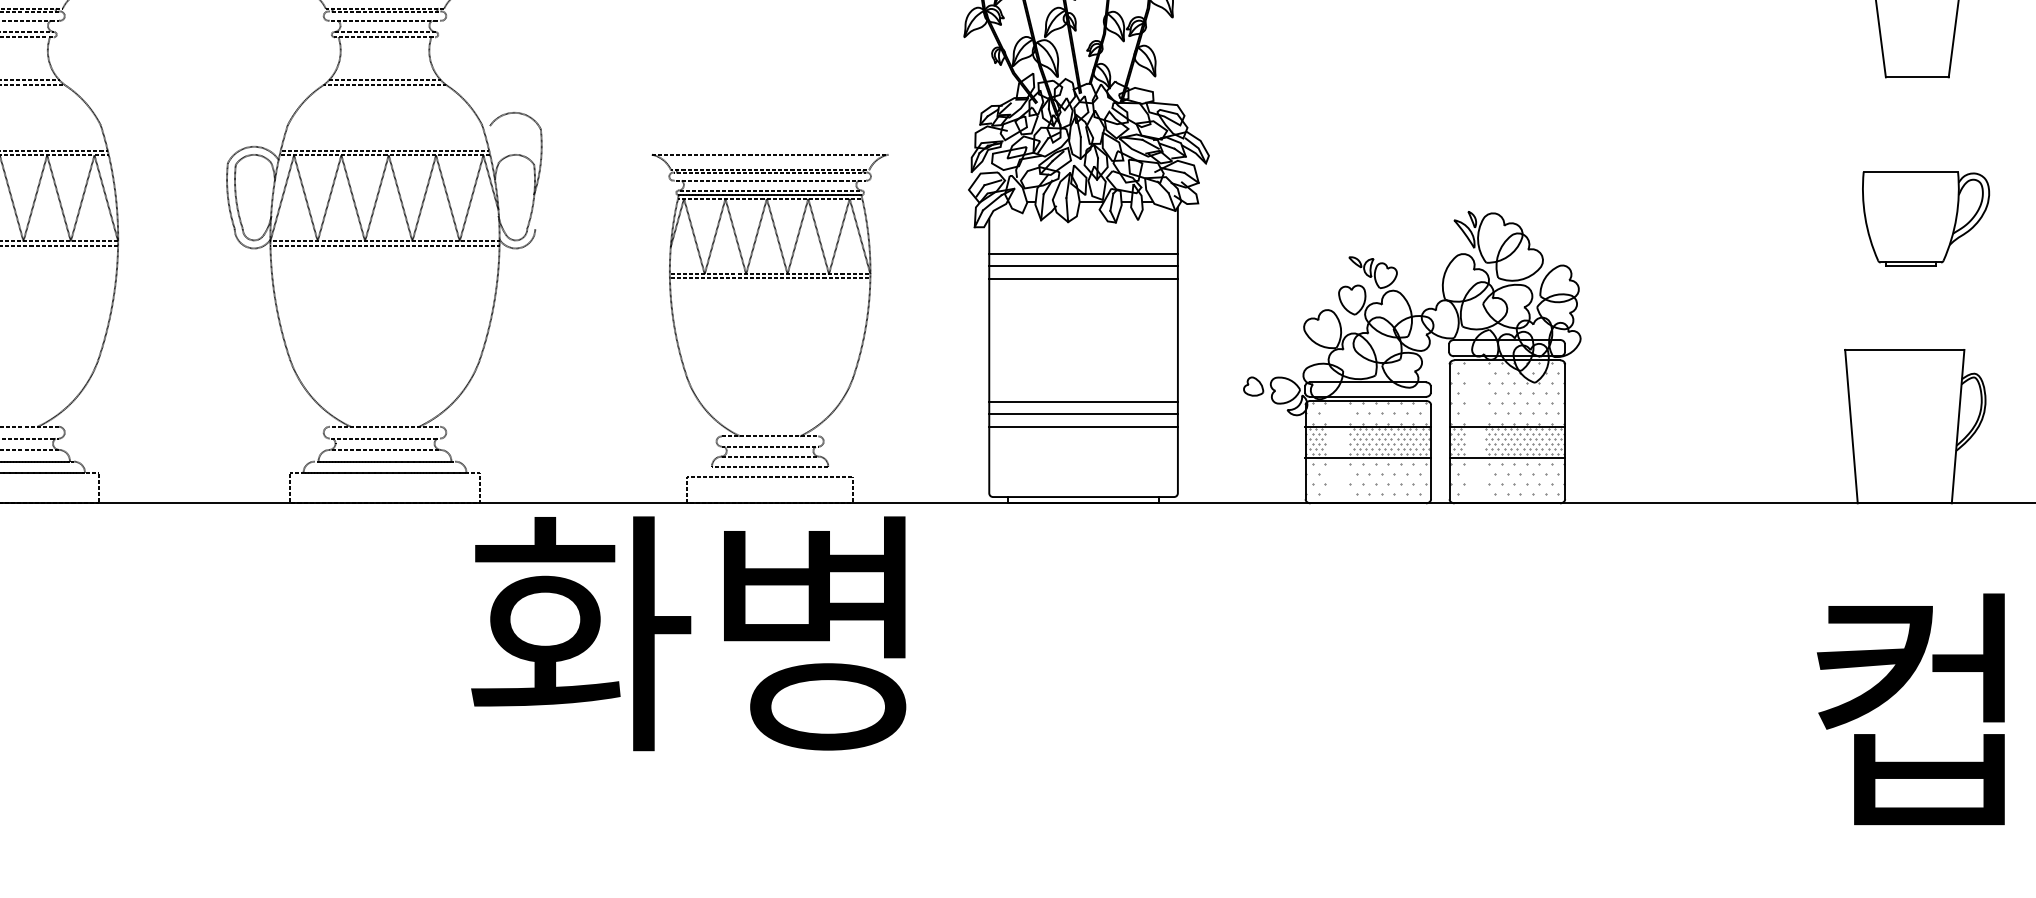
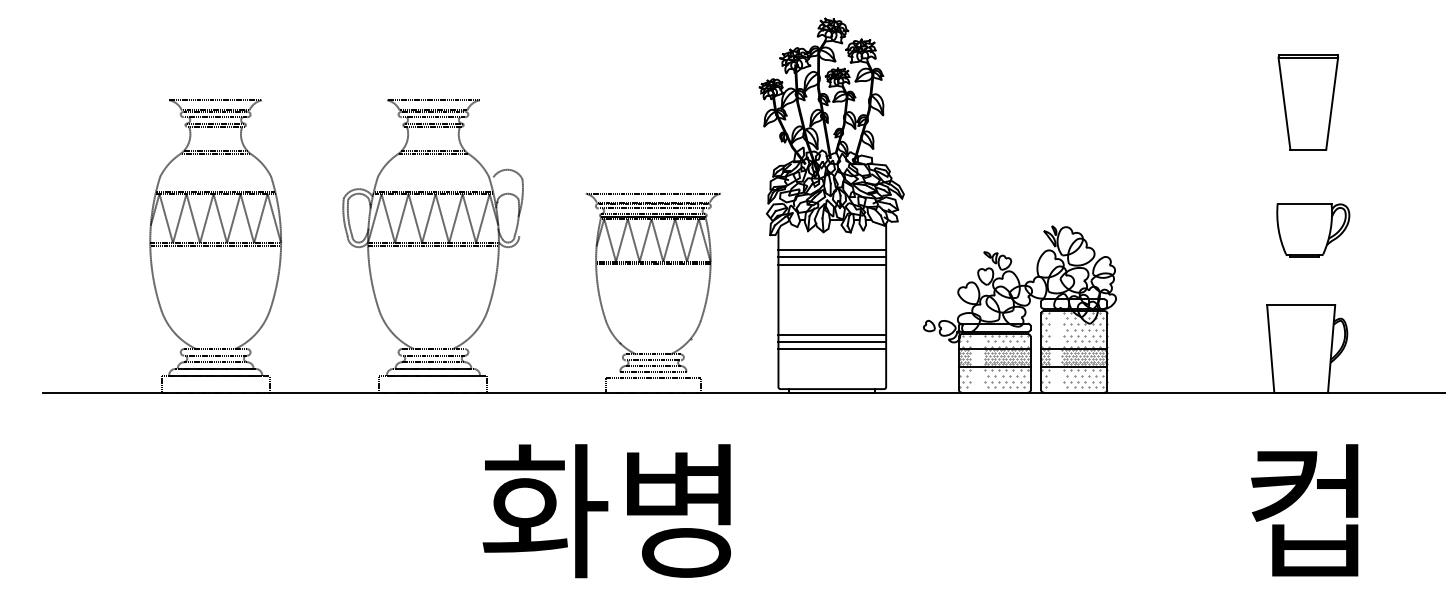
text: (688, 634) -> (606, 511), moved

